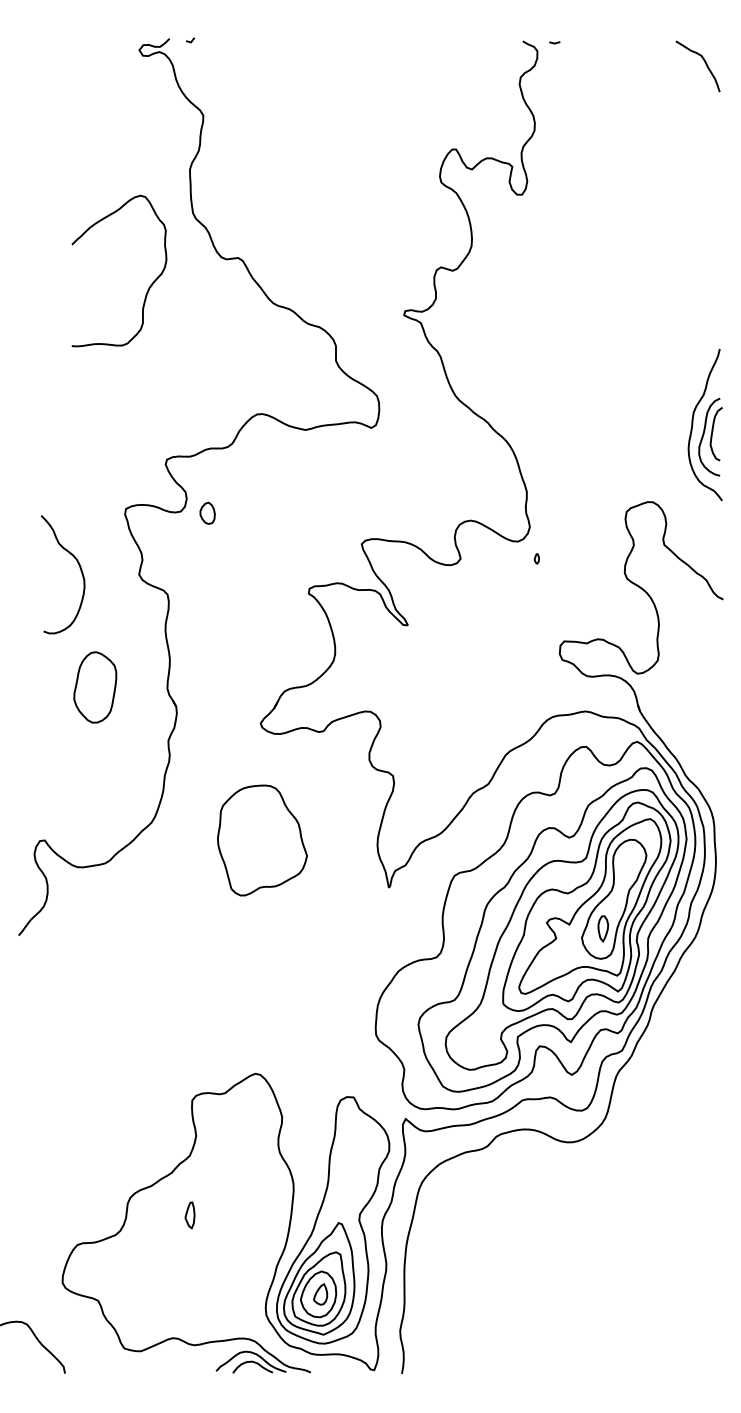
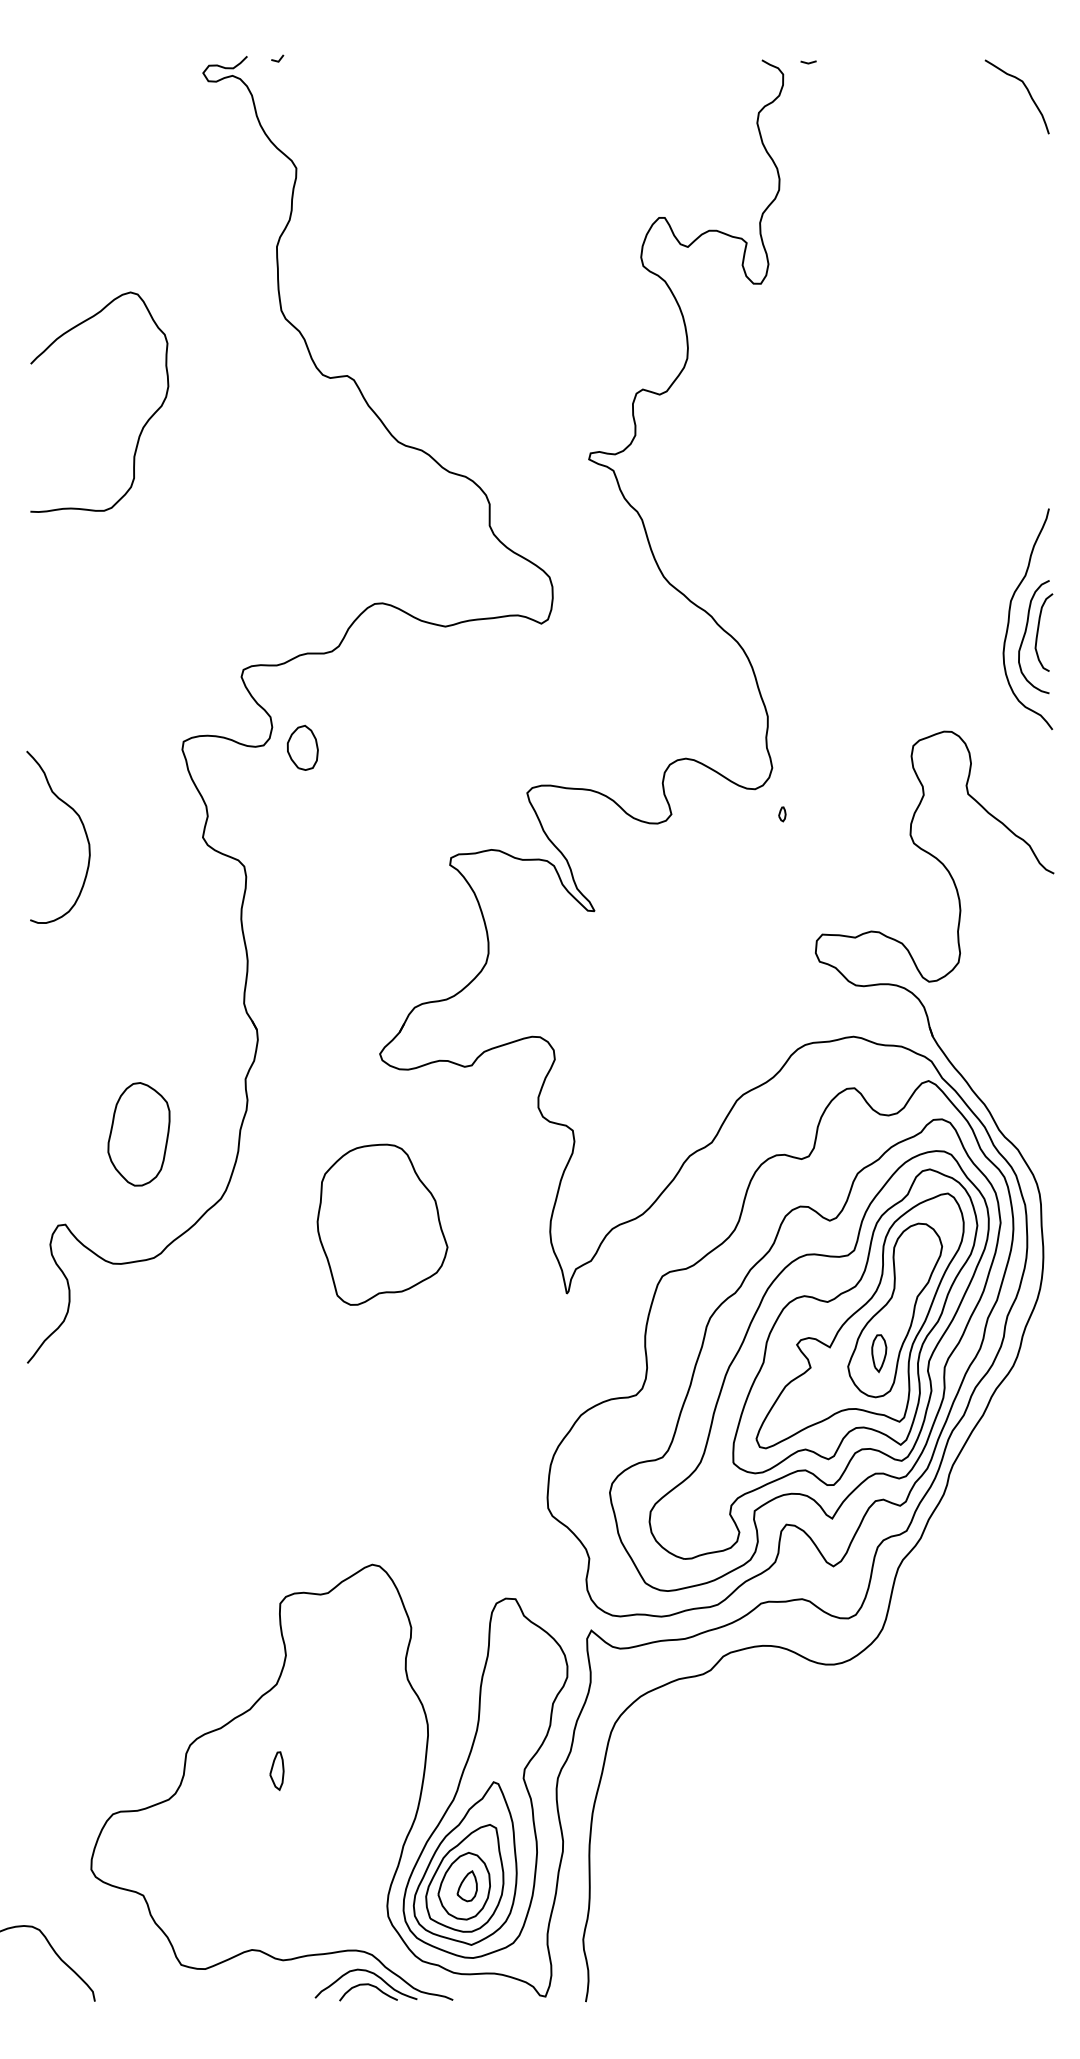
curve: (148, 287) -> (142, 426), moved
part: (207, 513) -> (302, 748), size x1.43
curve: (79, 568) -> (82, 828), moved
part: (95, 687) -> (139, 1134), moved

